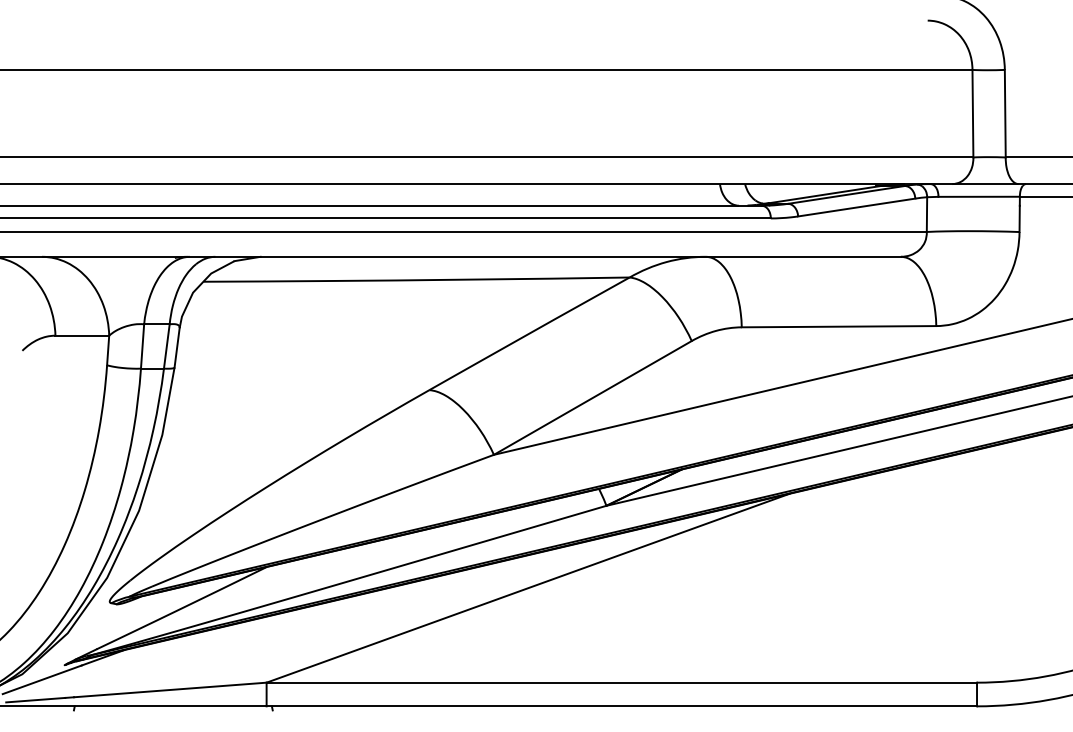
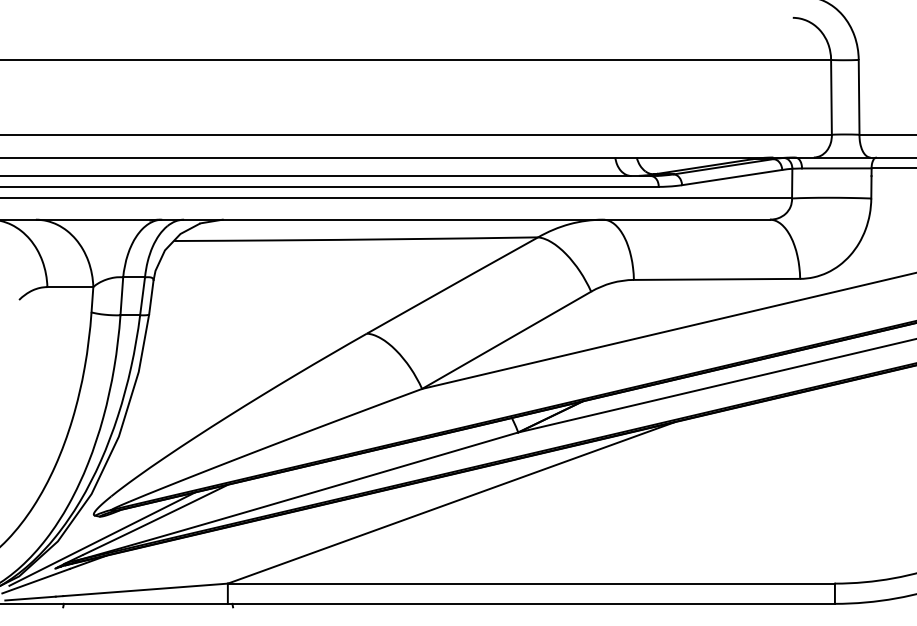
line: (119, 630) -> (102, 539), added

